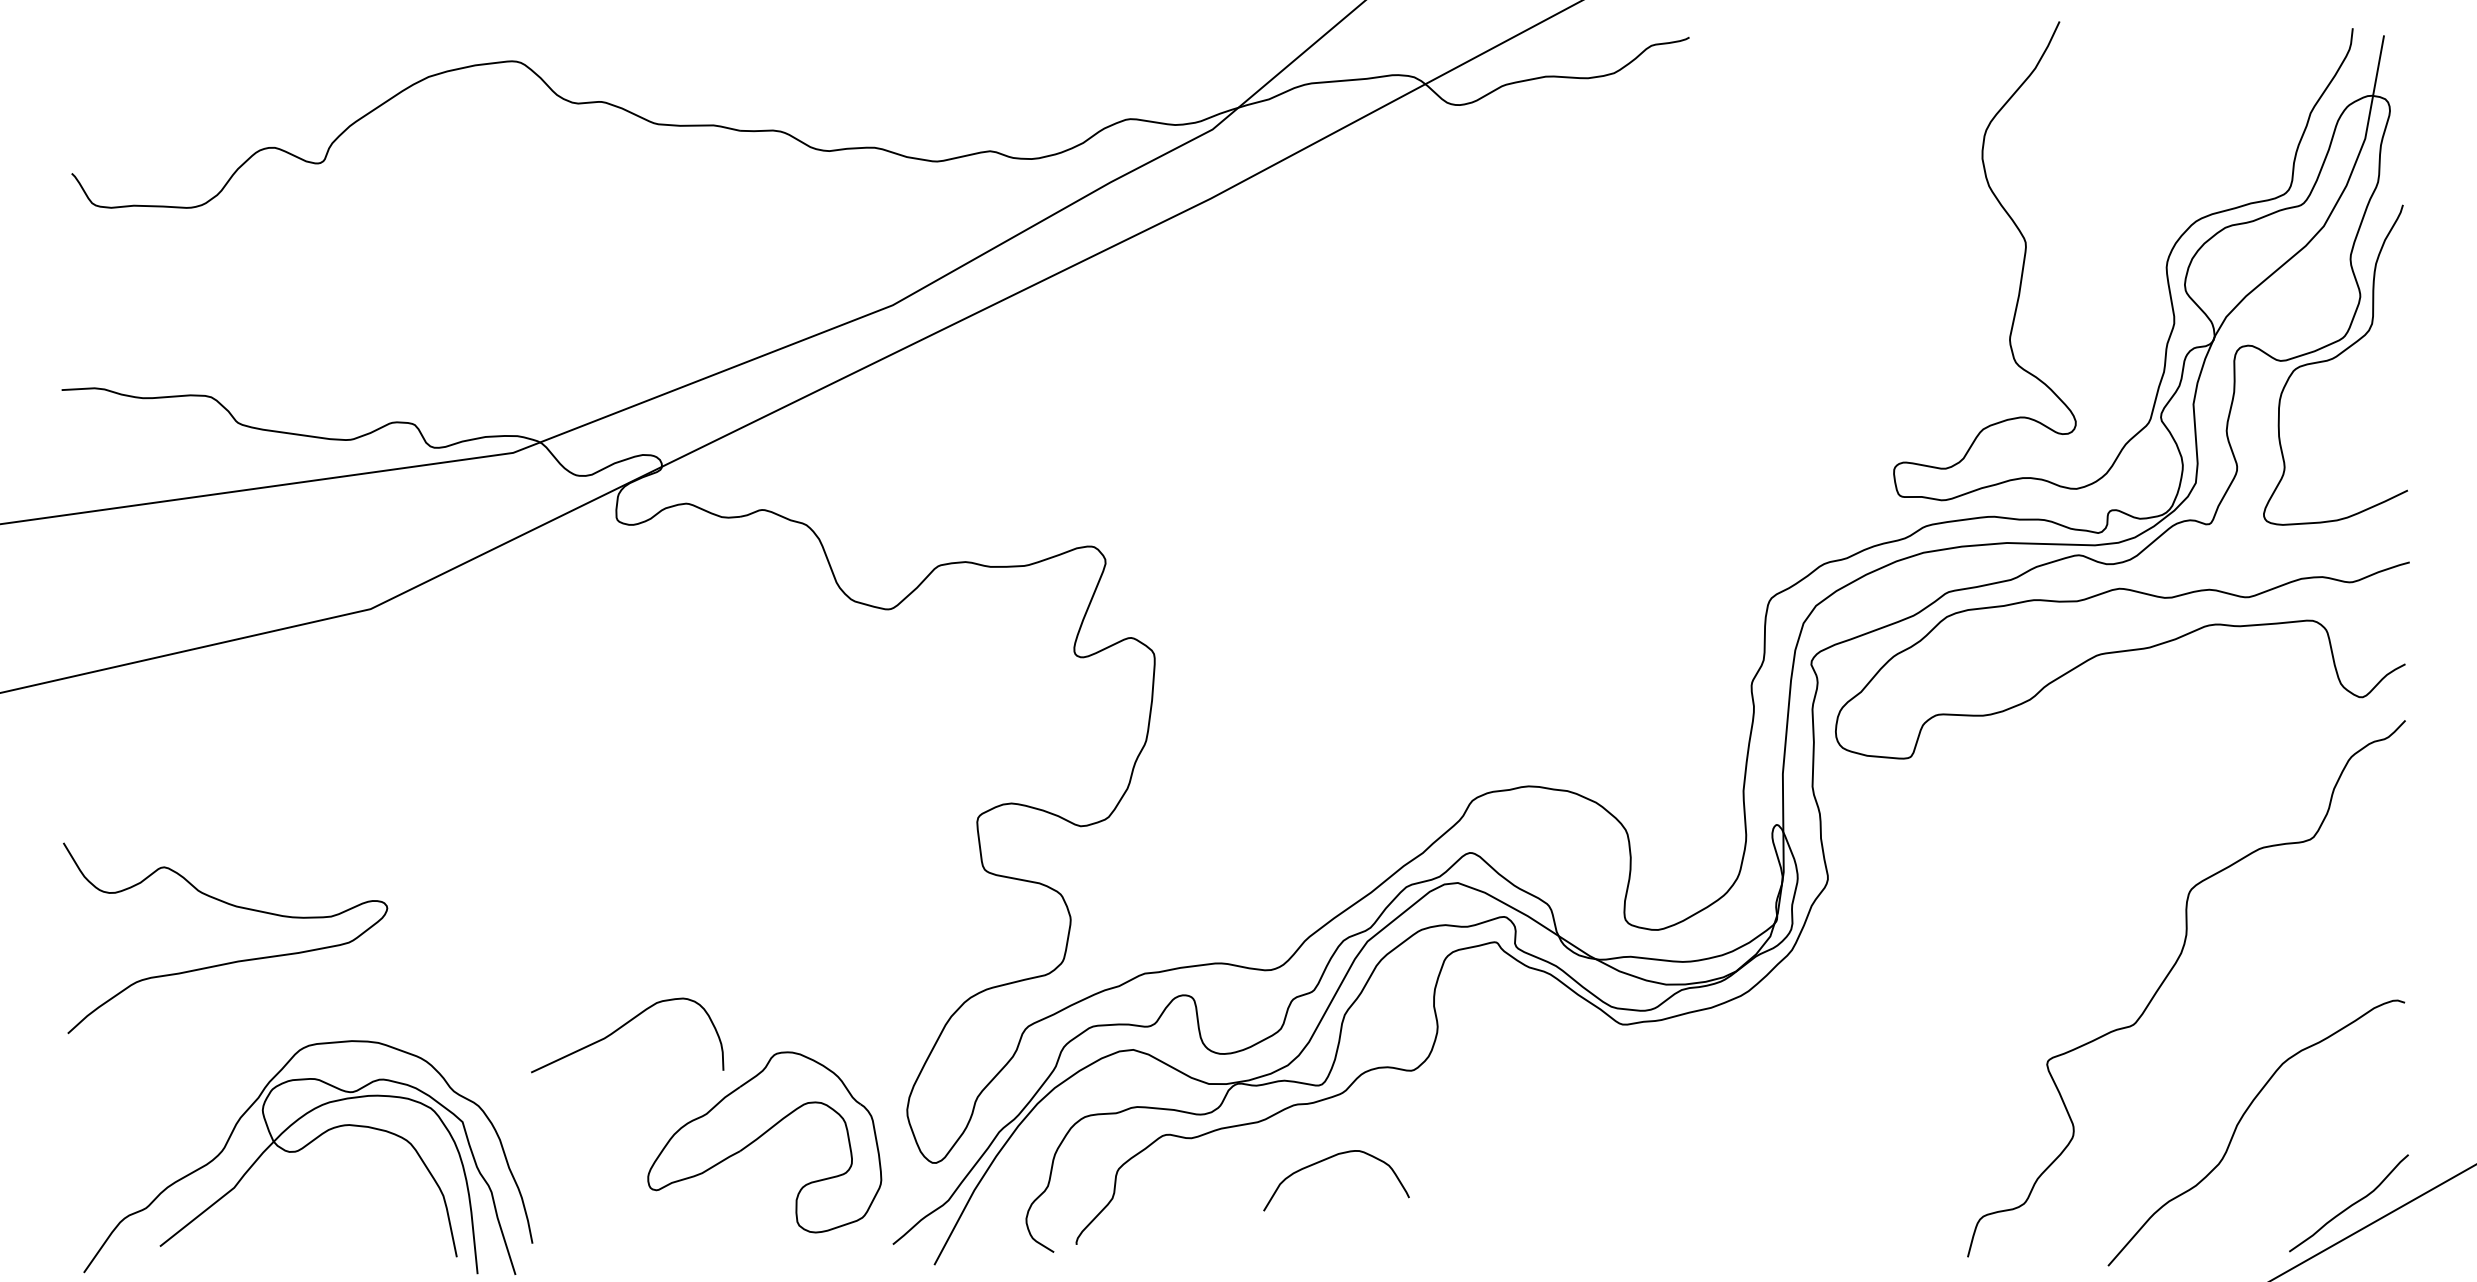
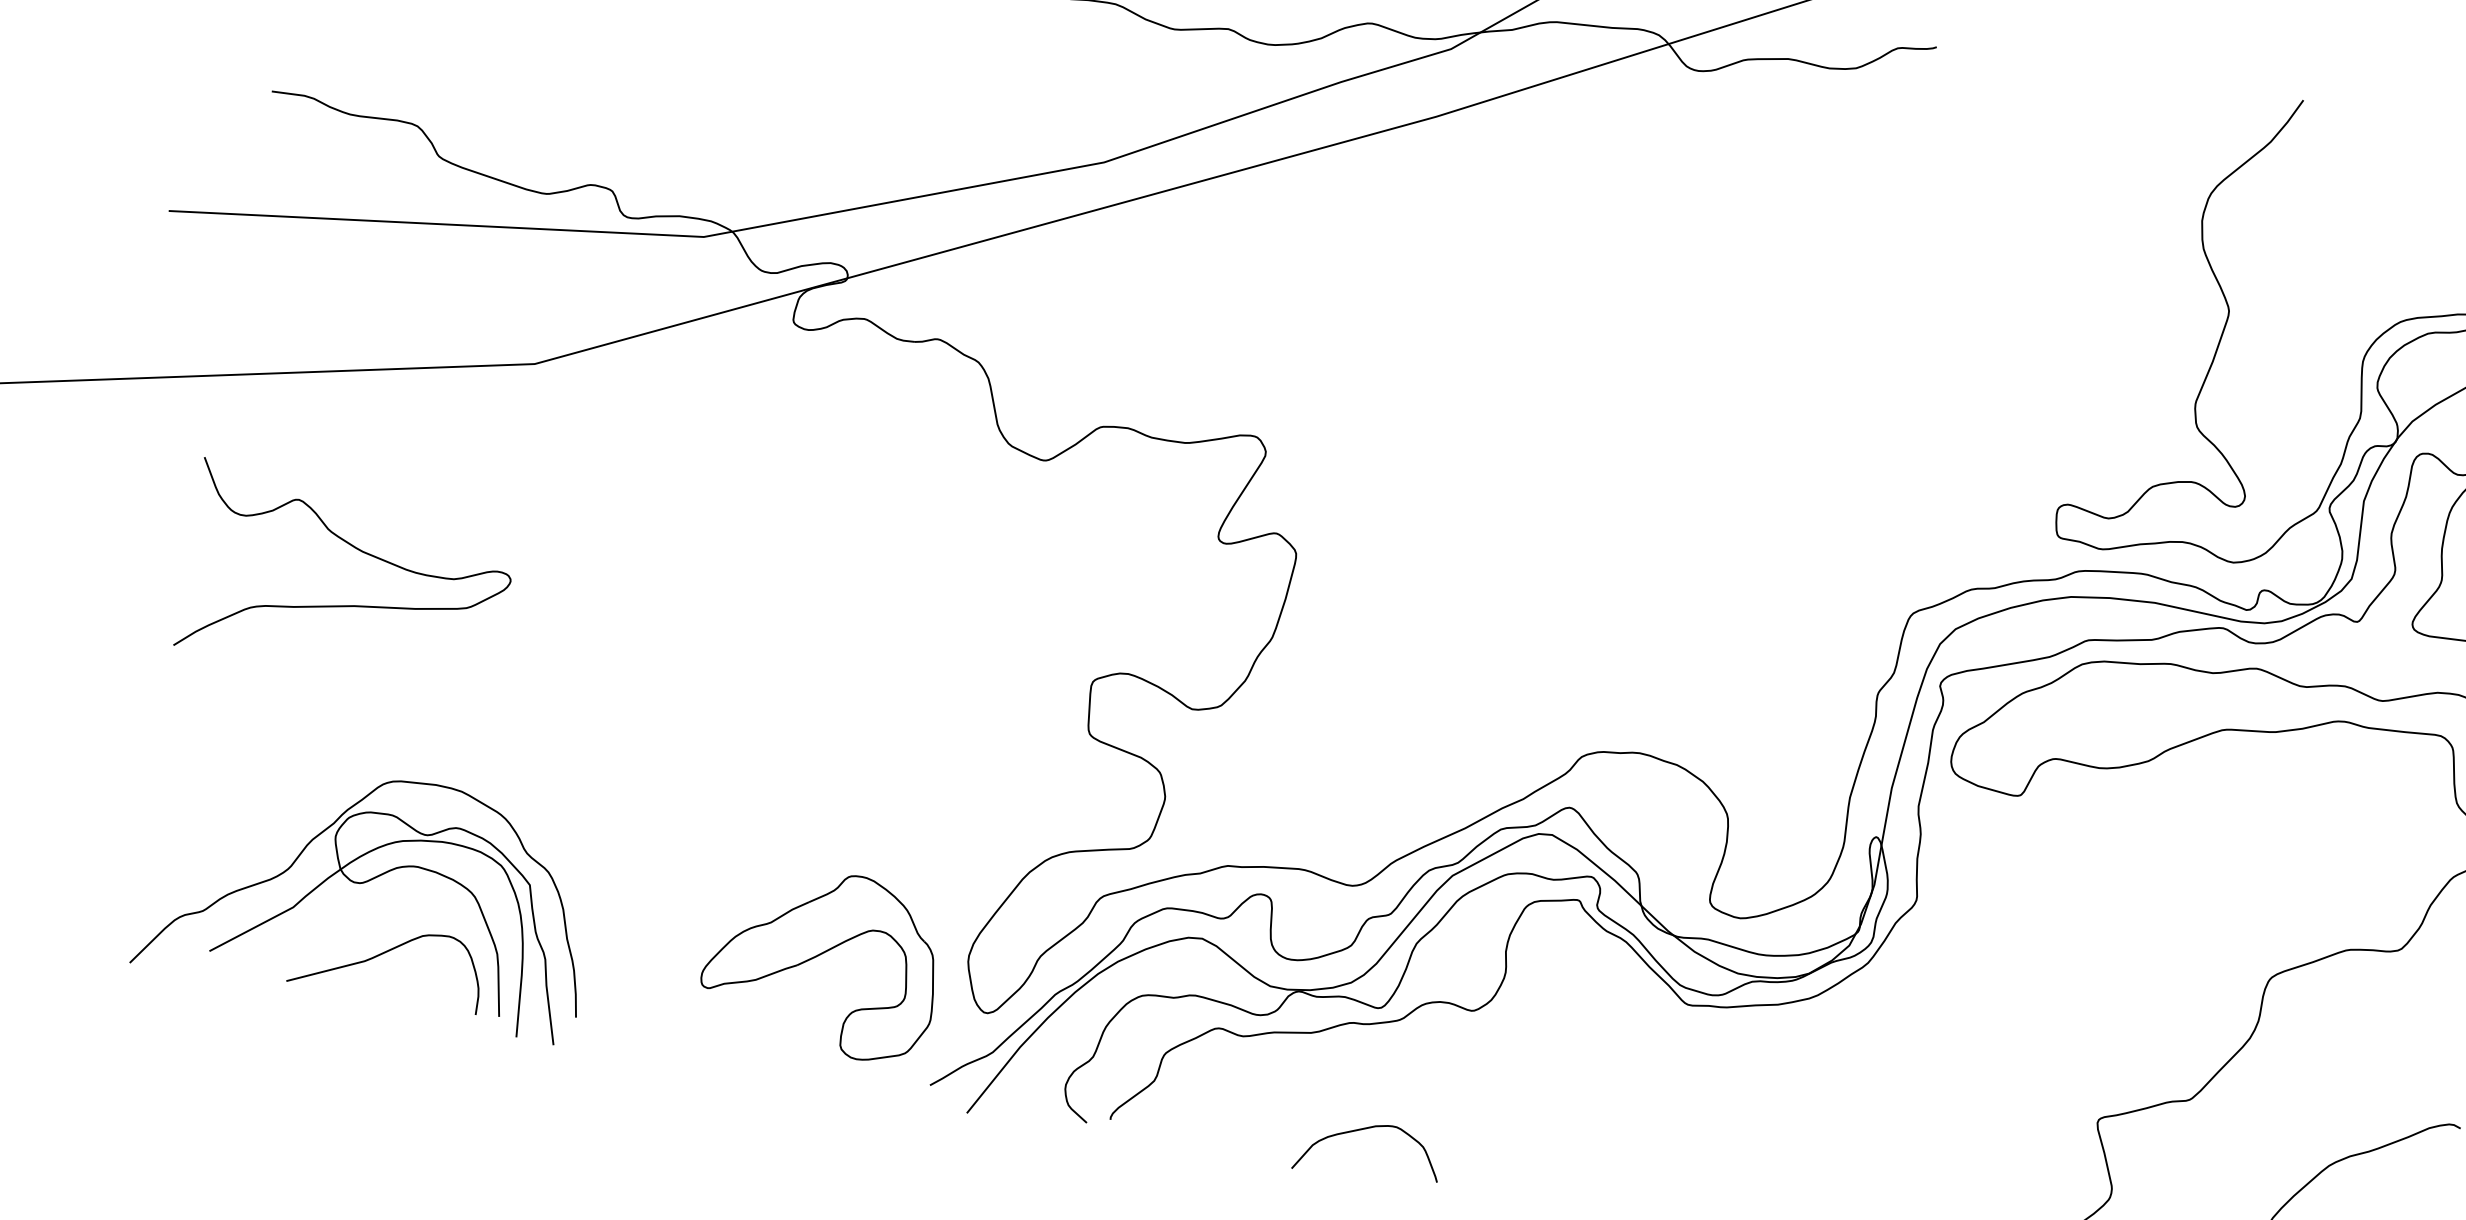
curve: (232, 961) -> (348, 605), moved
curve: (621, 1028) -> (383, 954), moved
curve: (1328, 1159) -> (1364, 1129), moved

